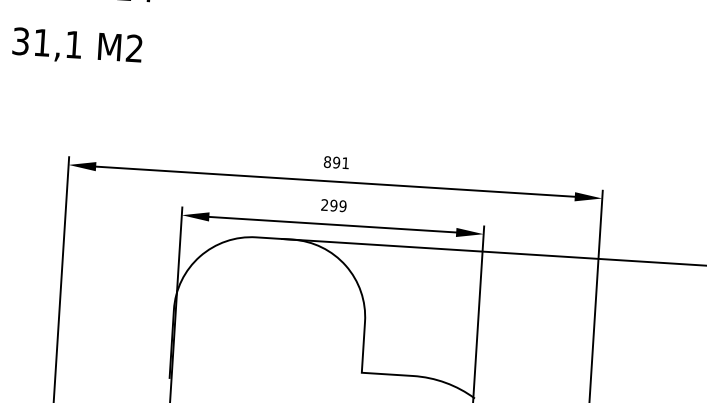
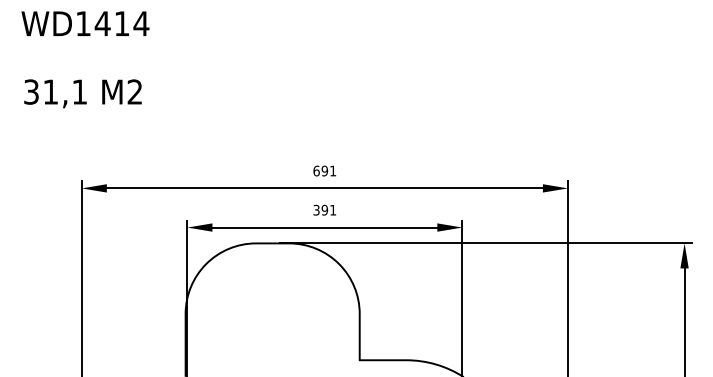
text: (76, 46) -> (82, 93), moved
text: (327, 161) -> (316, 170), 891 -> 691
text: (333, 204) -> (324, 209), 299 -> 391

